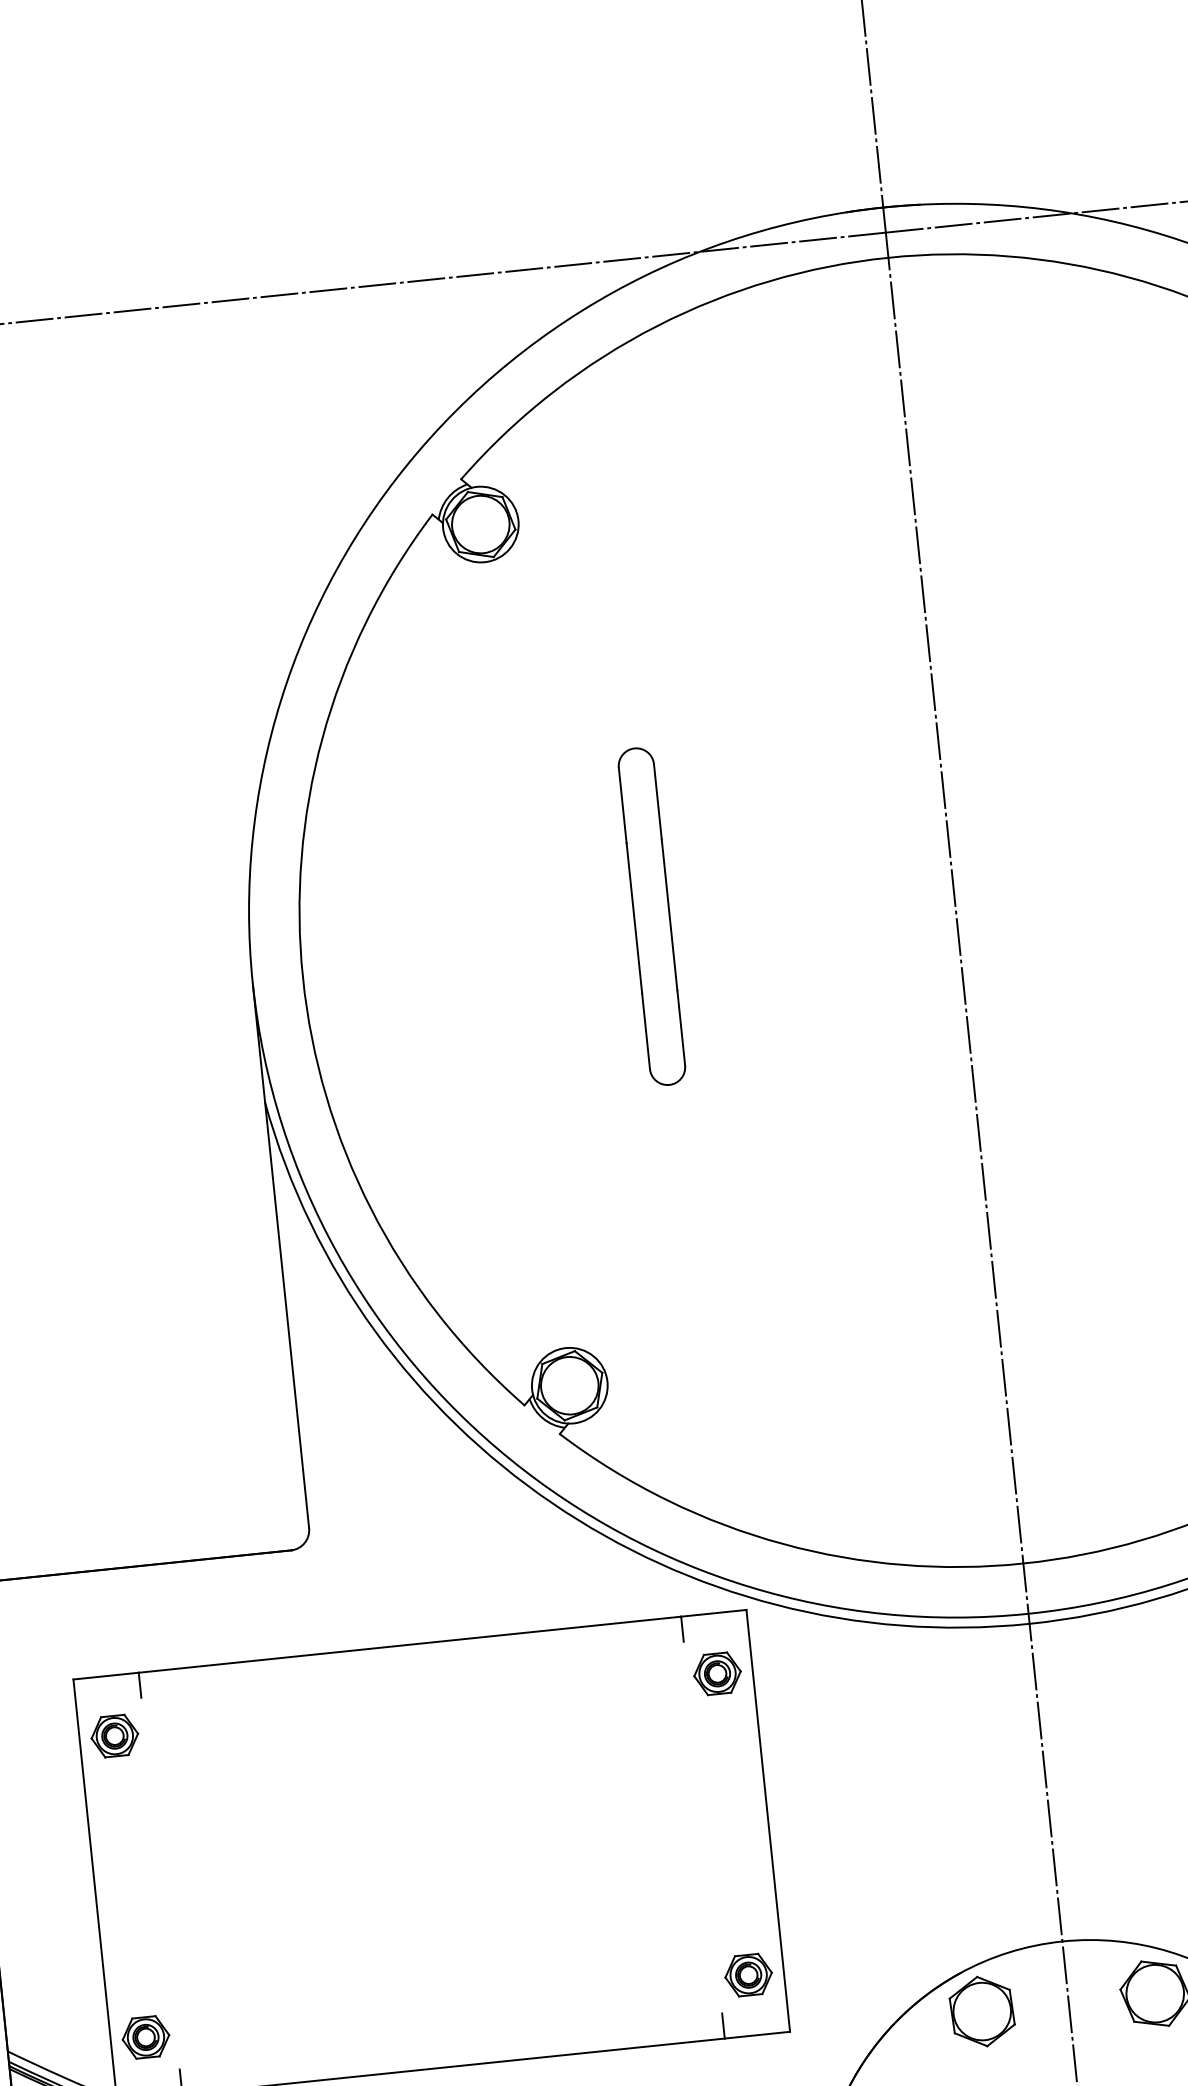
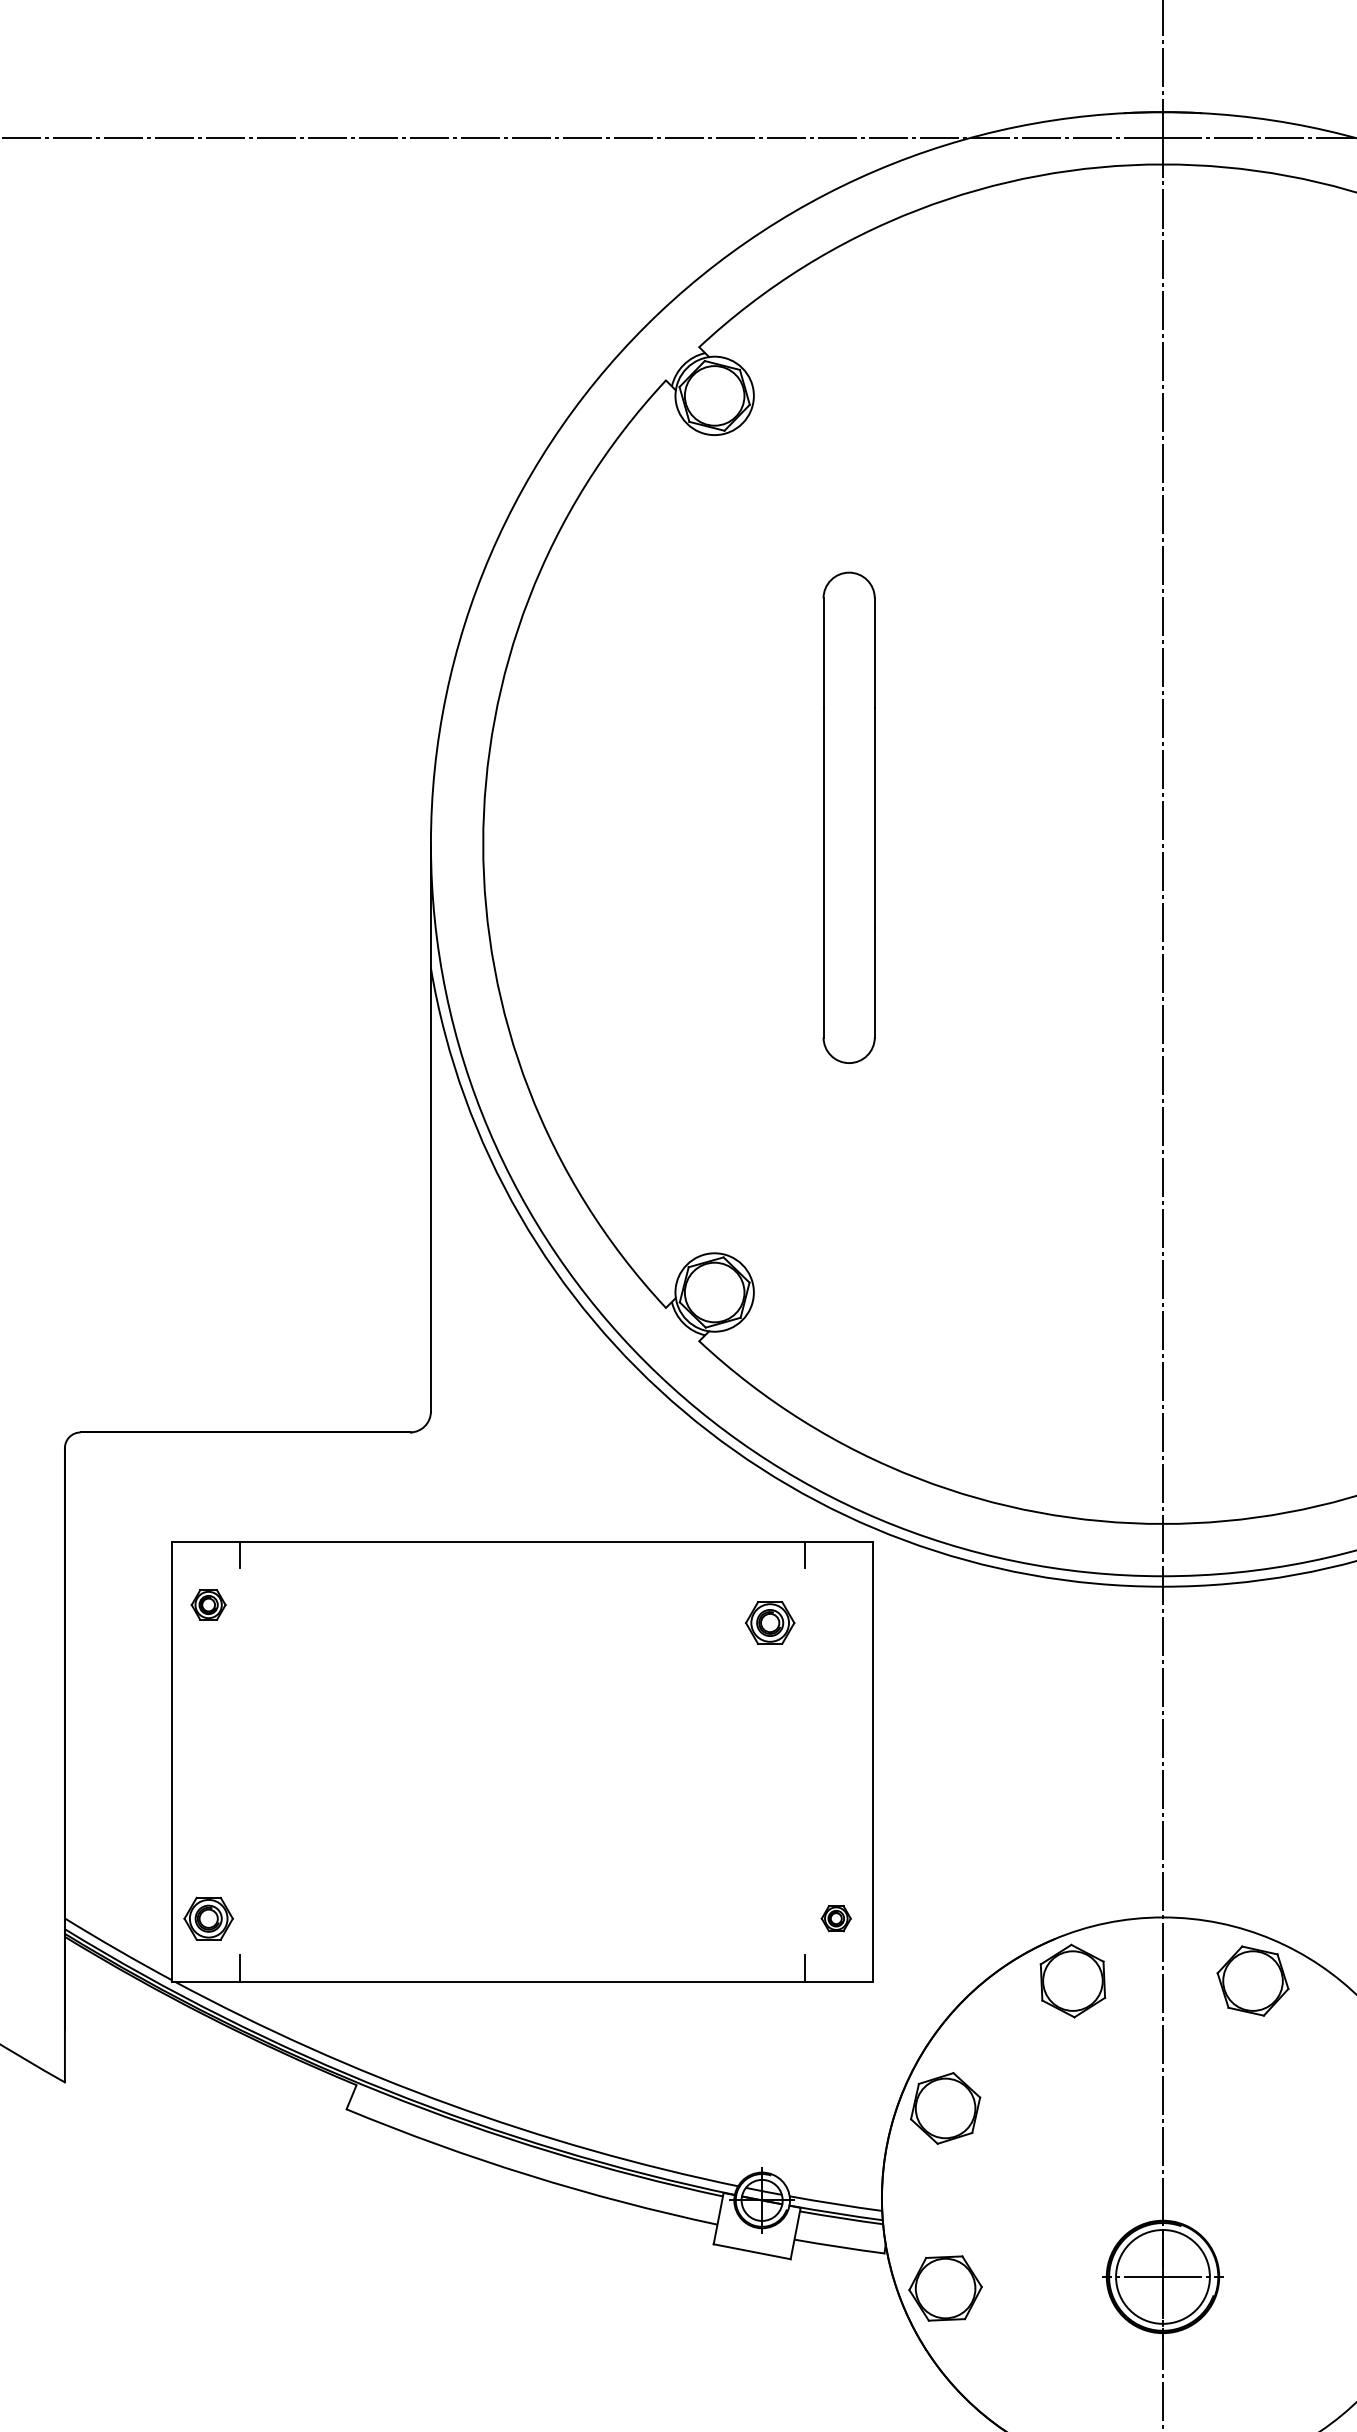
part: (652, 917) -> (849, 818), size x1.4
part: (717, 1673) -> (770, 1622), moved
part: (114, 1735) -> (208, 1604), size x0.7
part: (748, 1974) -> (836, 1918), size x0.6

